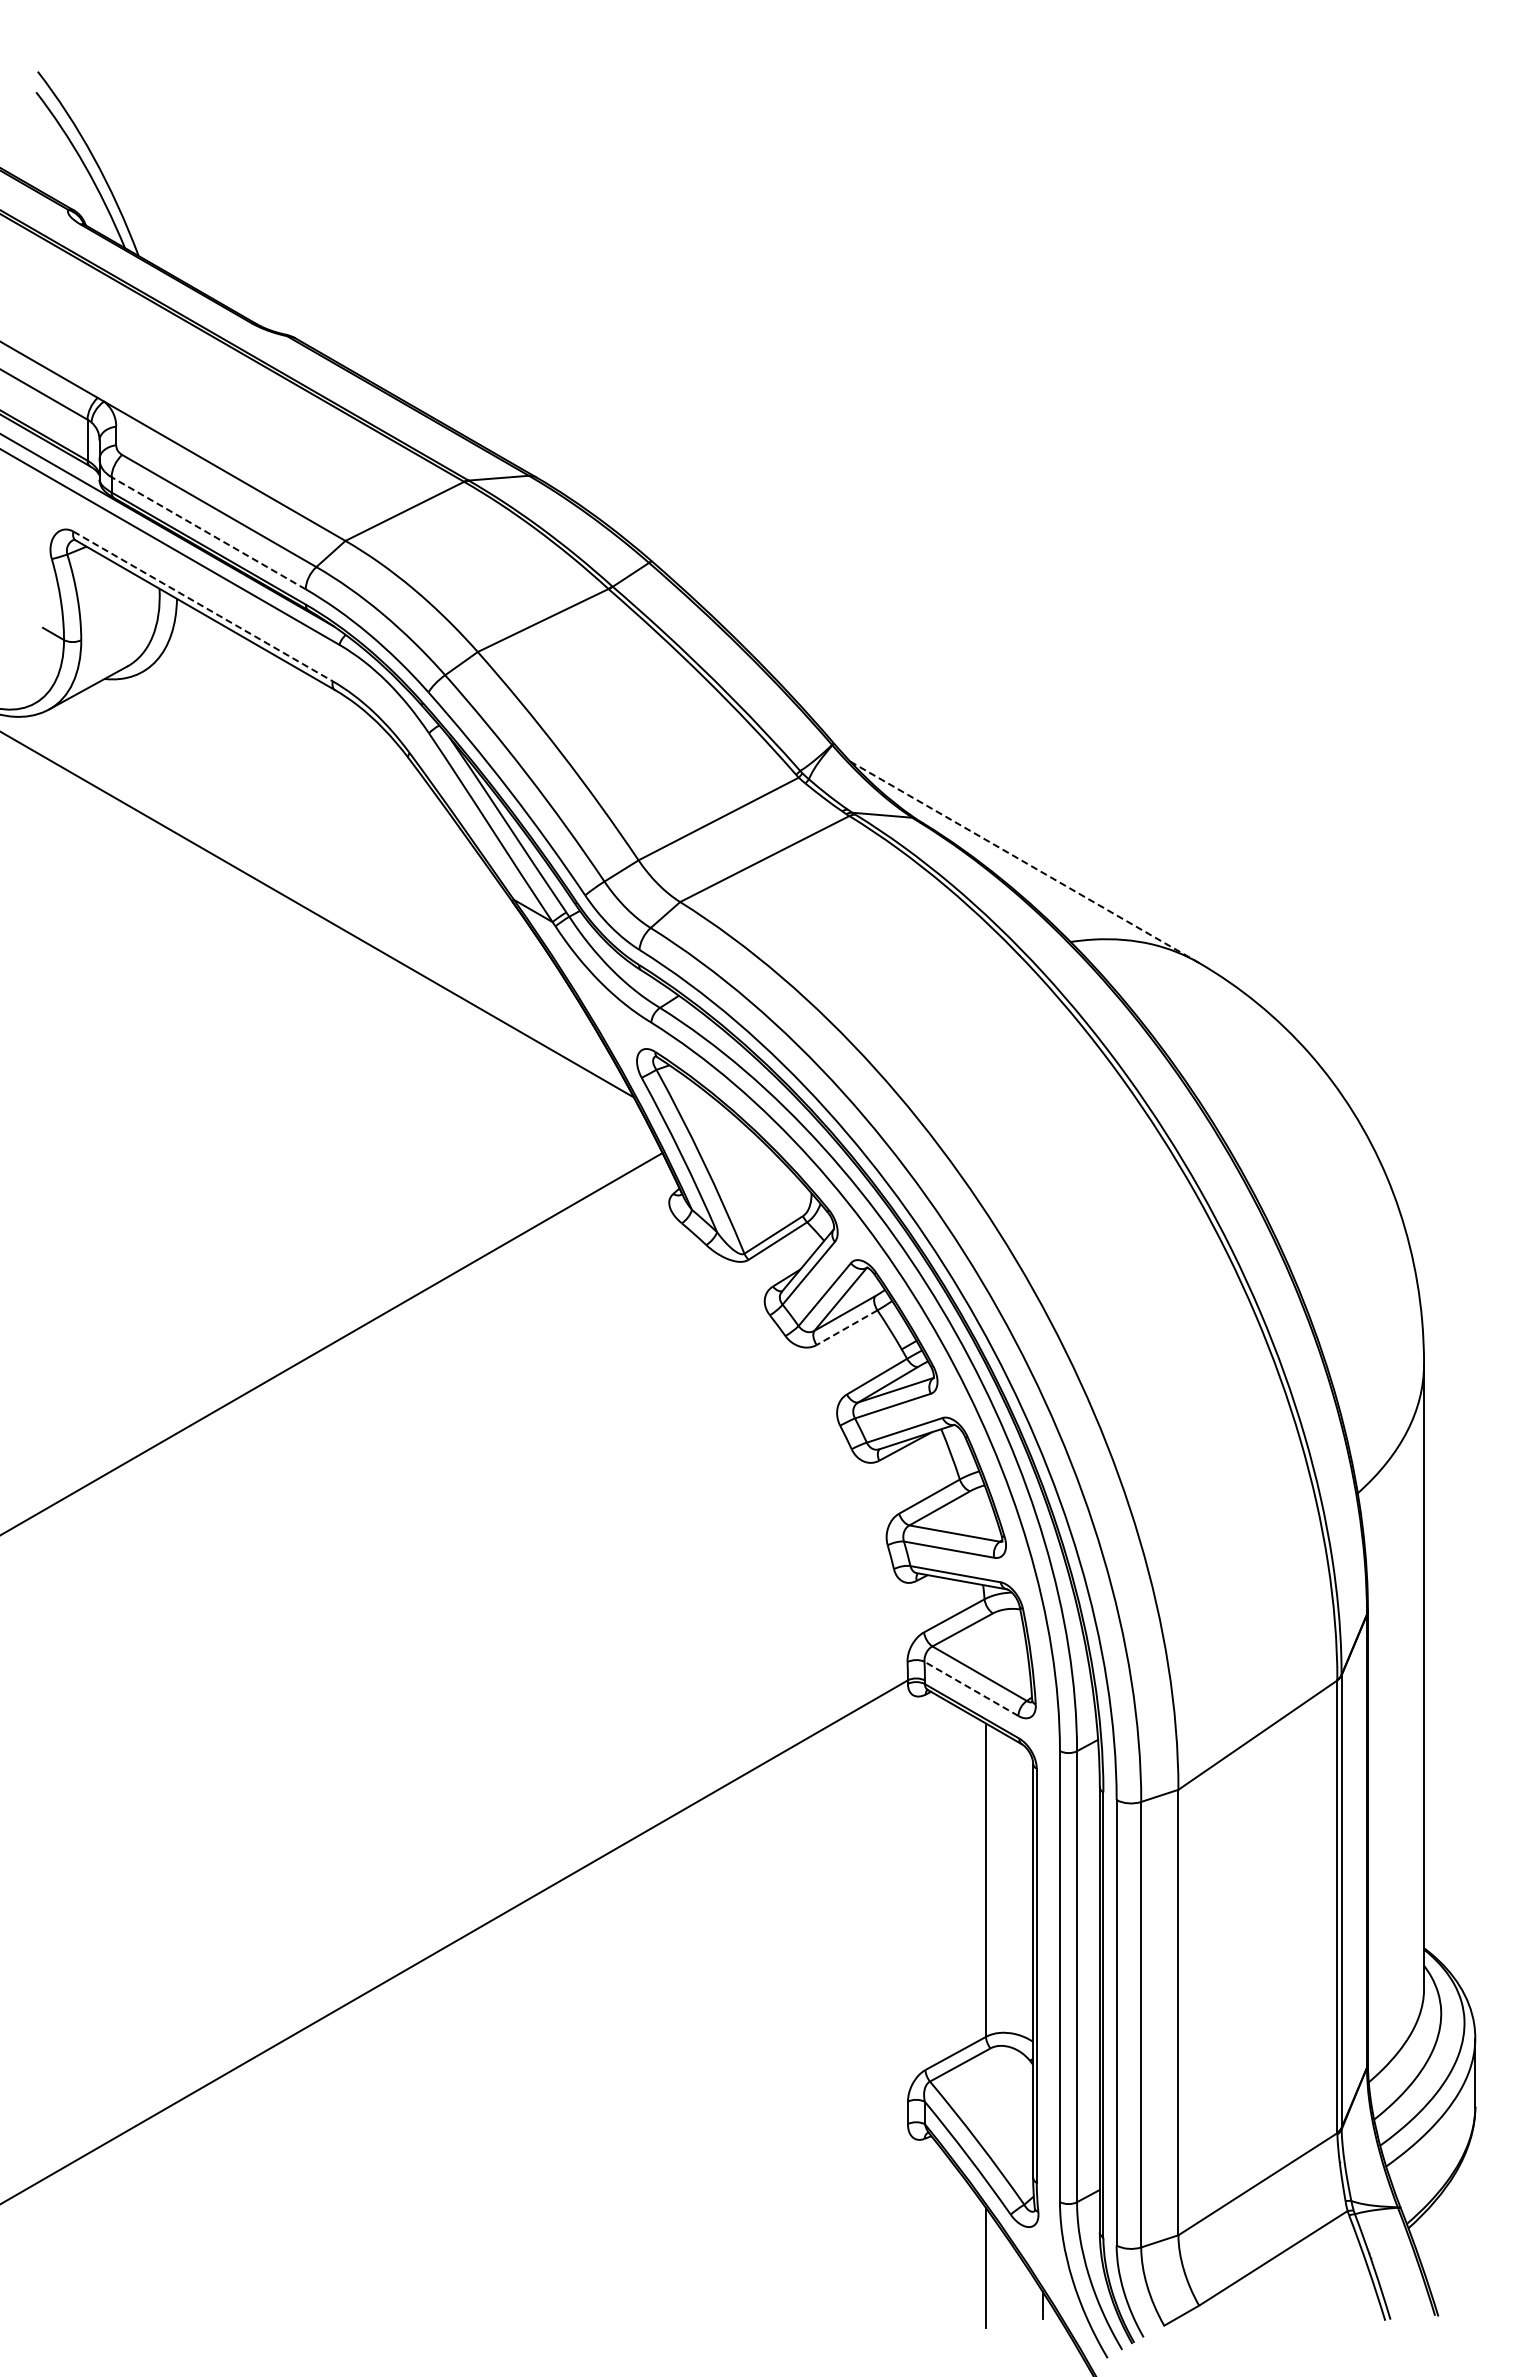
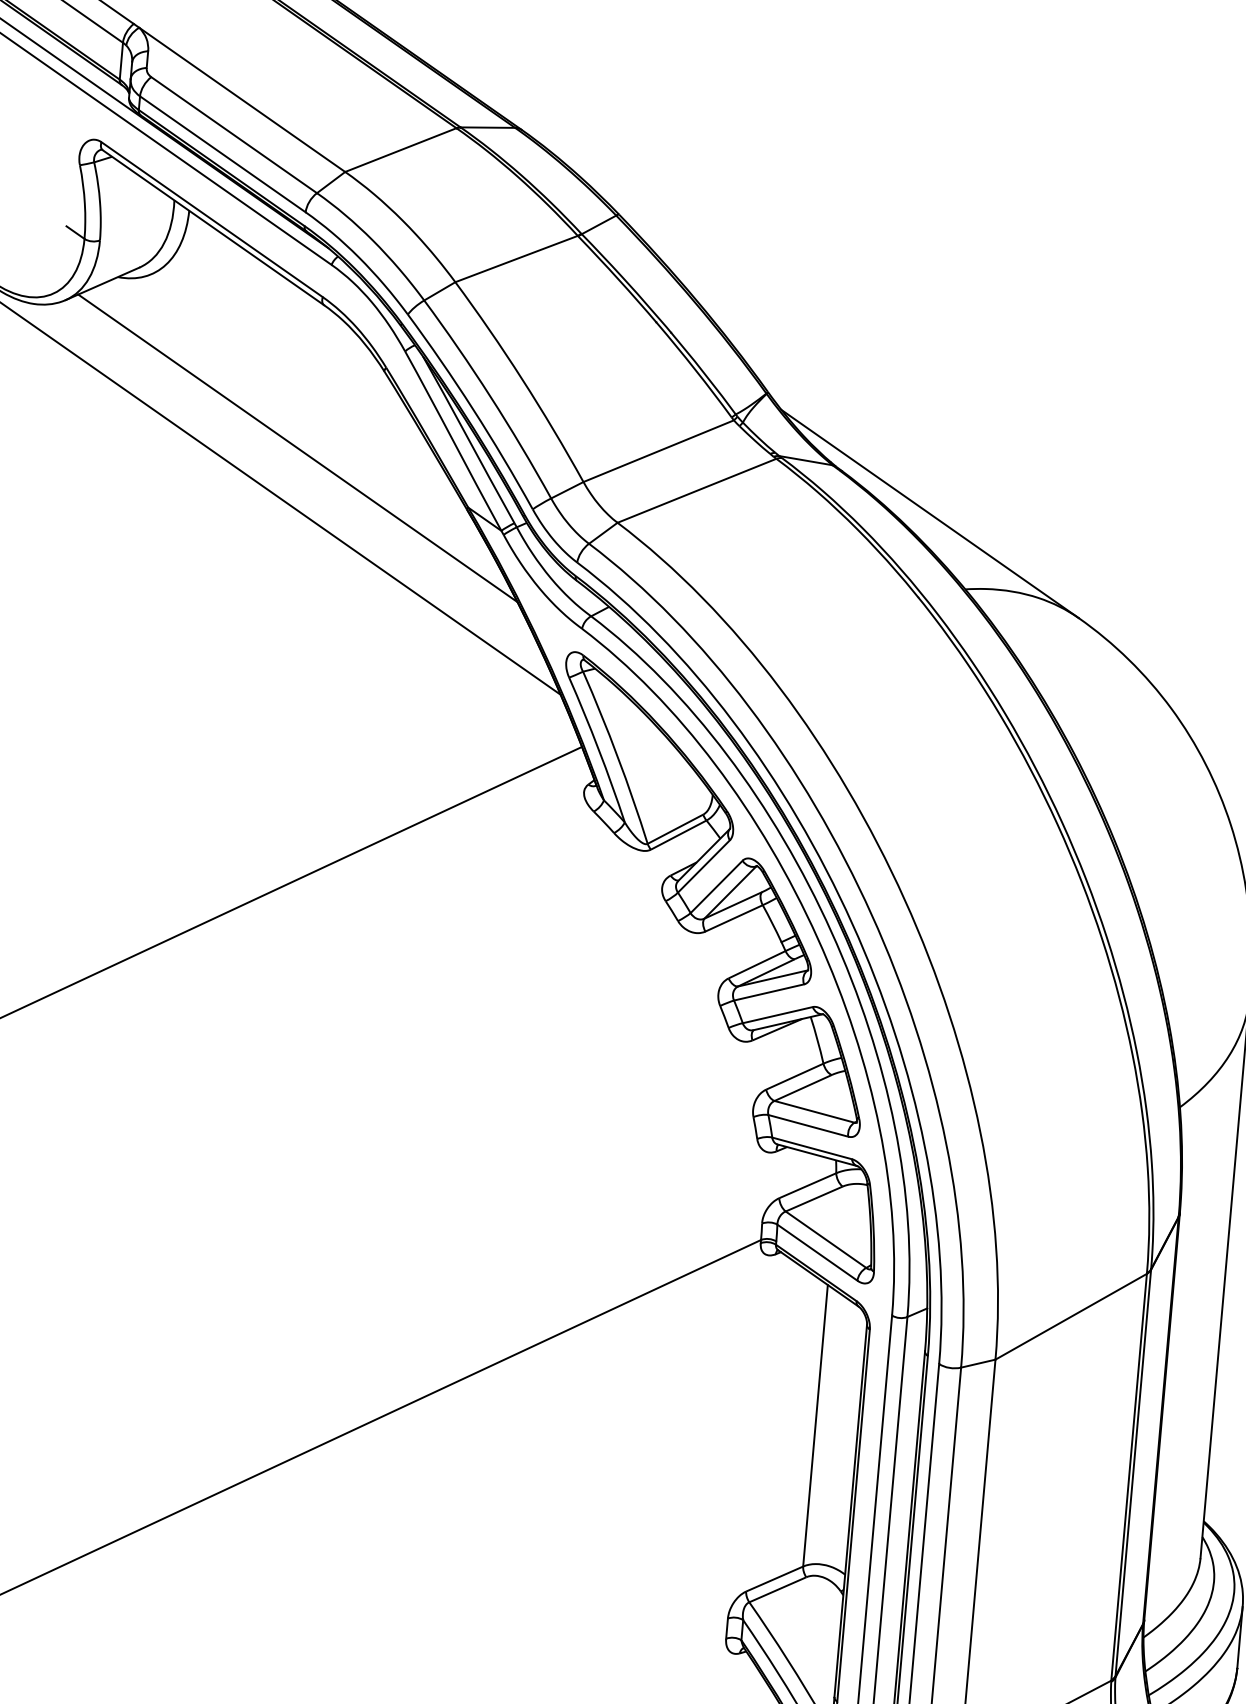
line: (208, 533) -> (222, 154), dashed -> solid
line: (203, 606) -> (212, 219), dashed -> solid
line: (319, 850) -> (297, 448), added
line: (1024, 862) -> (930, 514), dashed -> solid
line: (846, 1327) -> (733, 918), dashed -> solid
line: (971, 1688) -> (817, 1252), dashed -> solid

